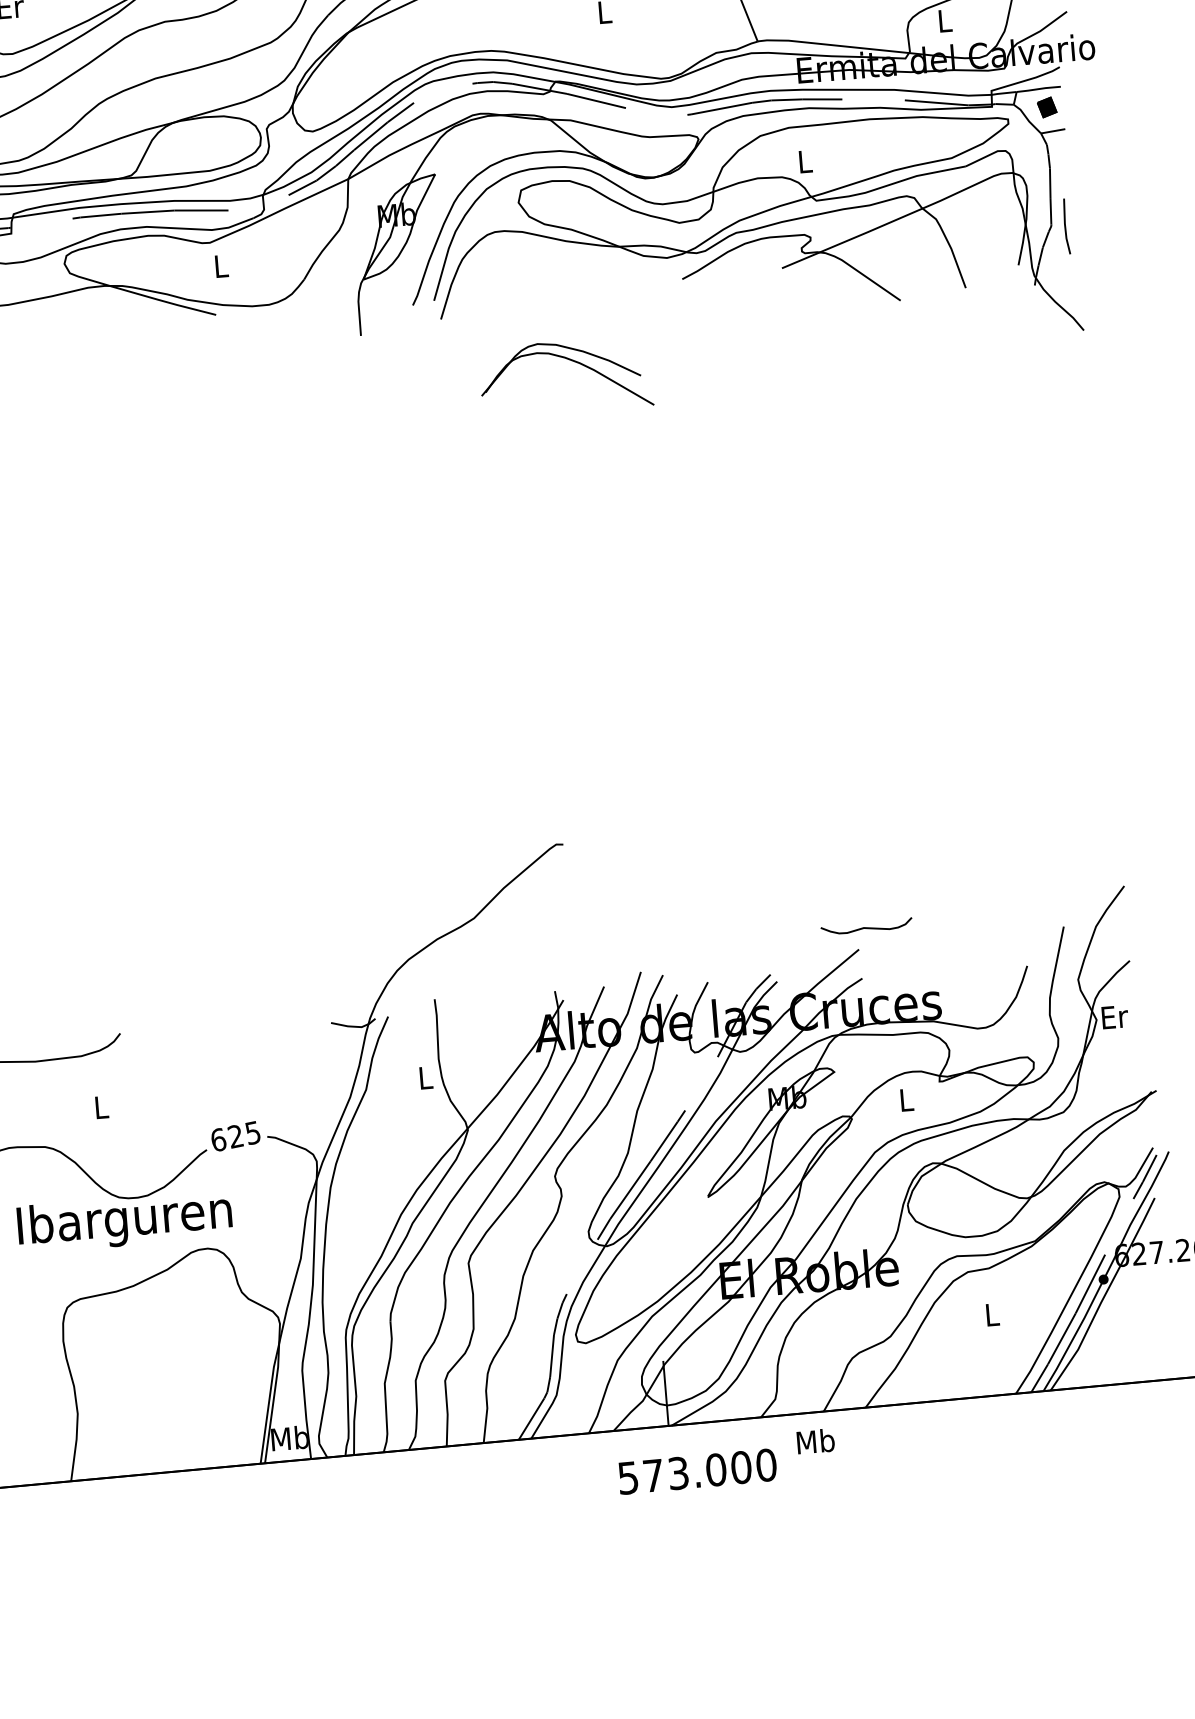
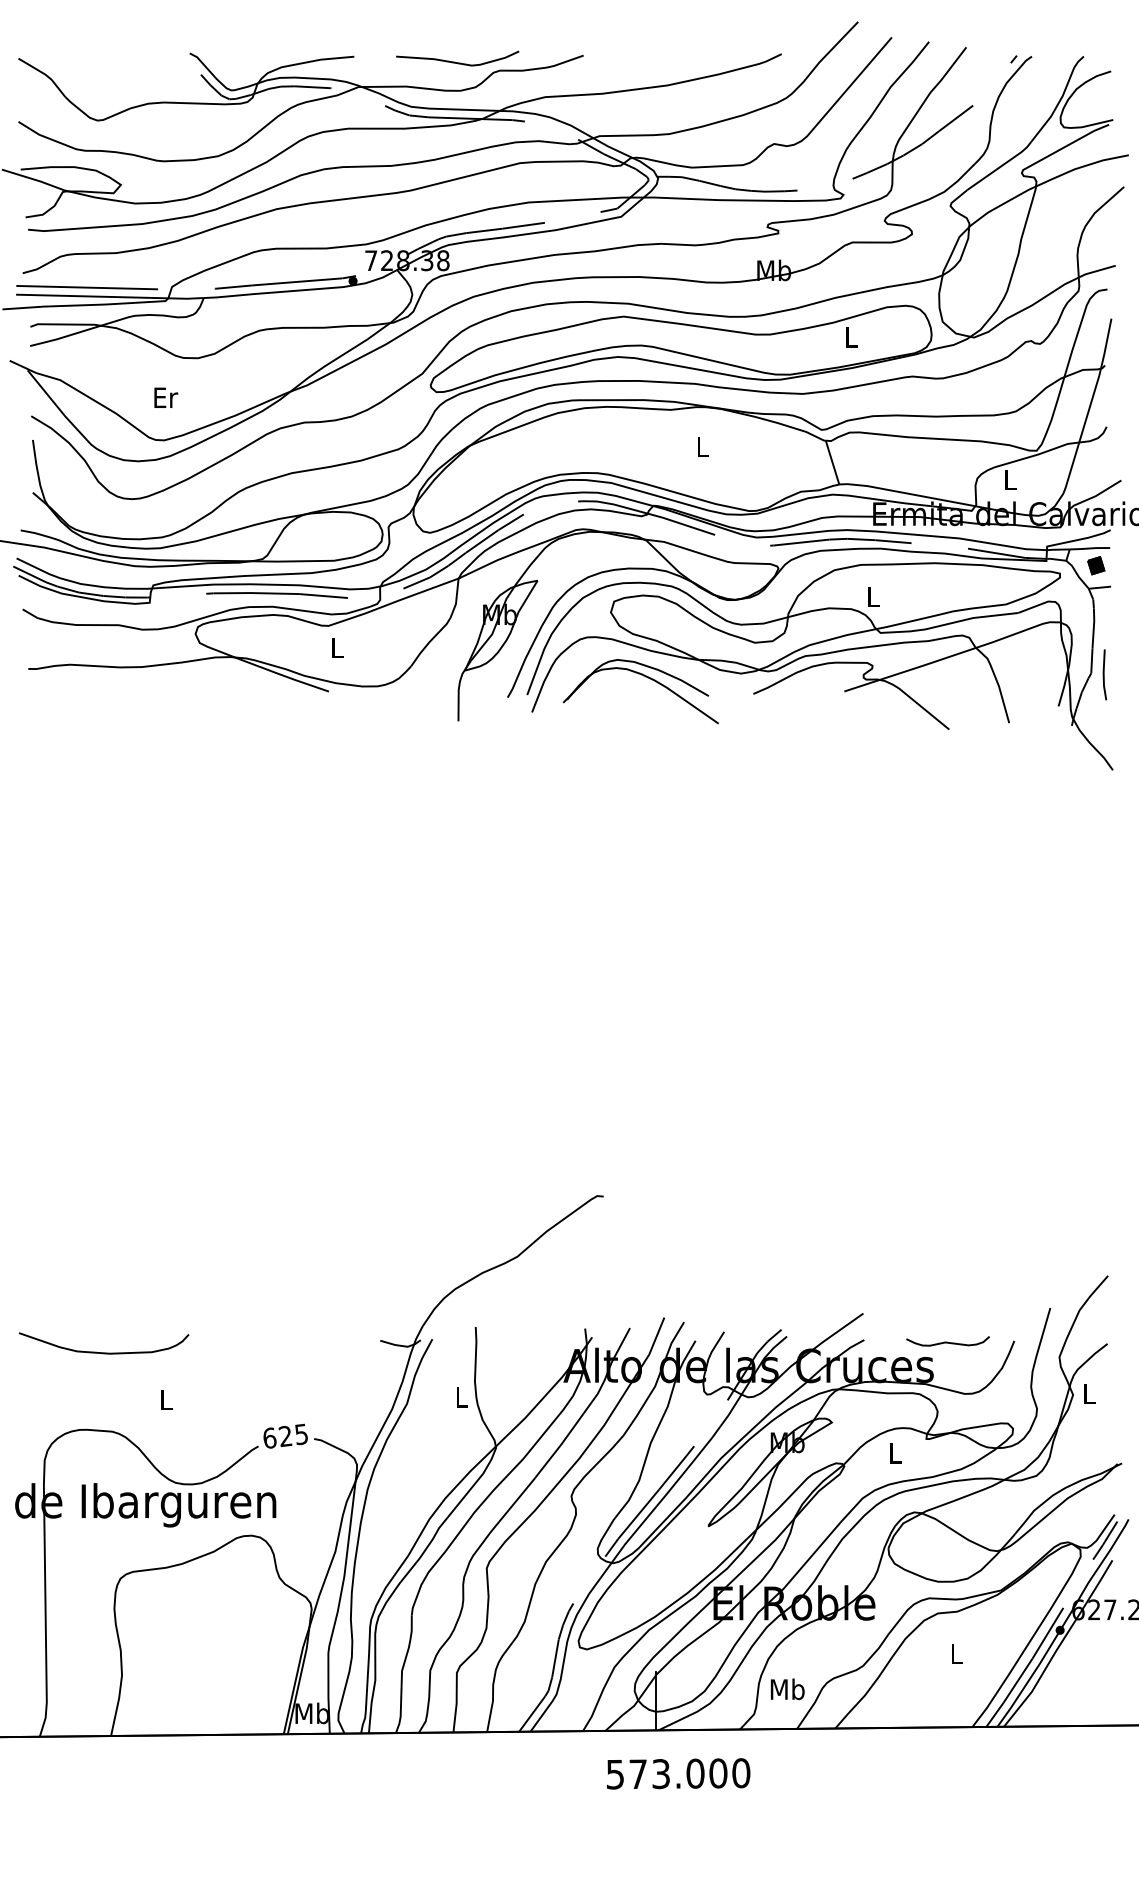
part: (572, 361) -> (647, 678), moved
curve: (866, 926) -> (947, 1341), moved
text: (1115, 1016) -> (1090, 1393), Er -> L
text: (815, 1441) -> (787, 1689), moved

